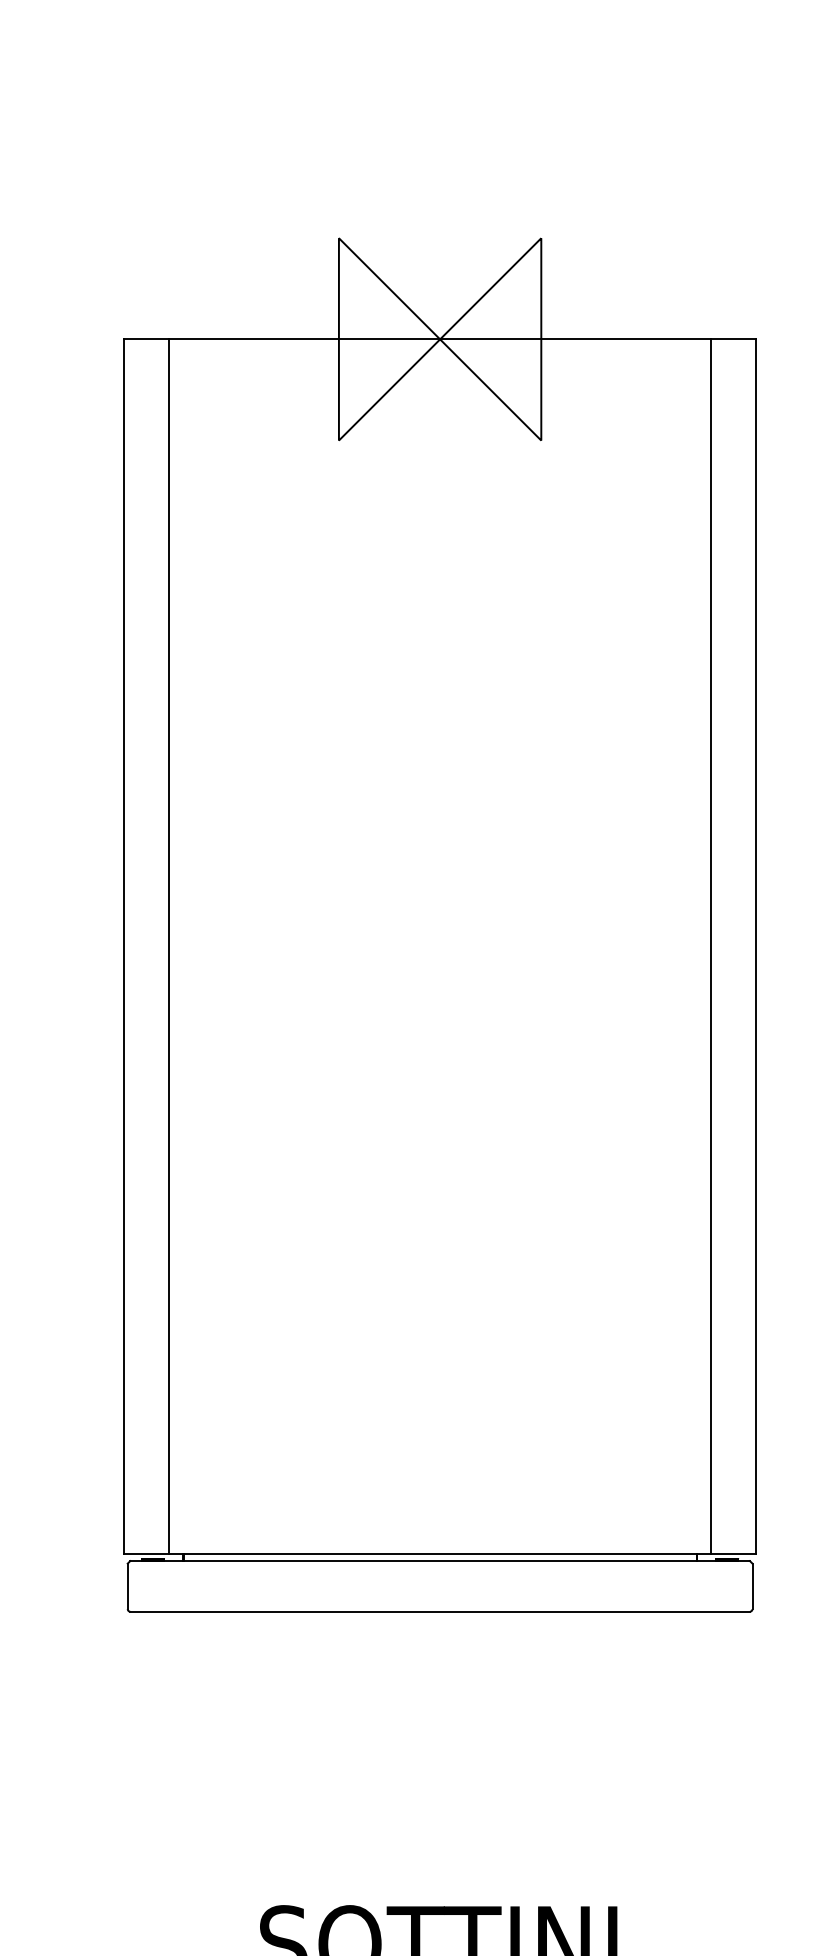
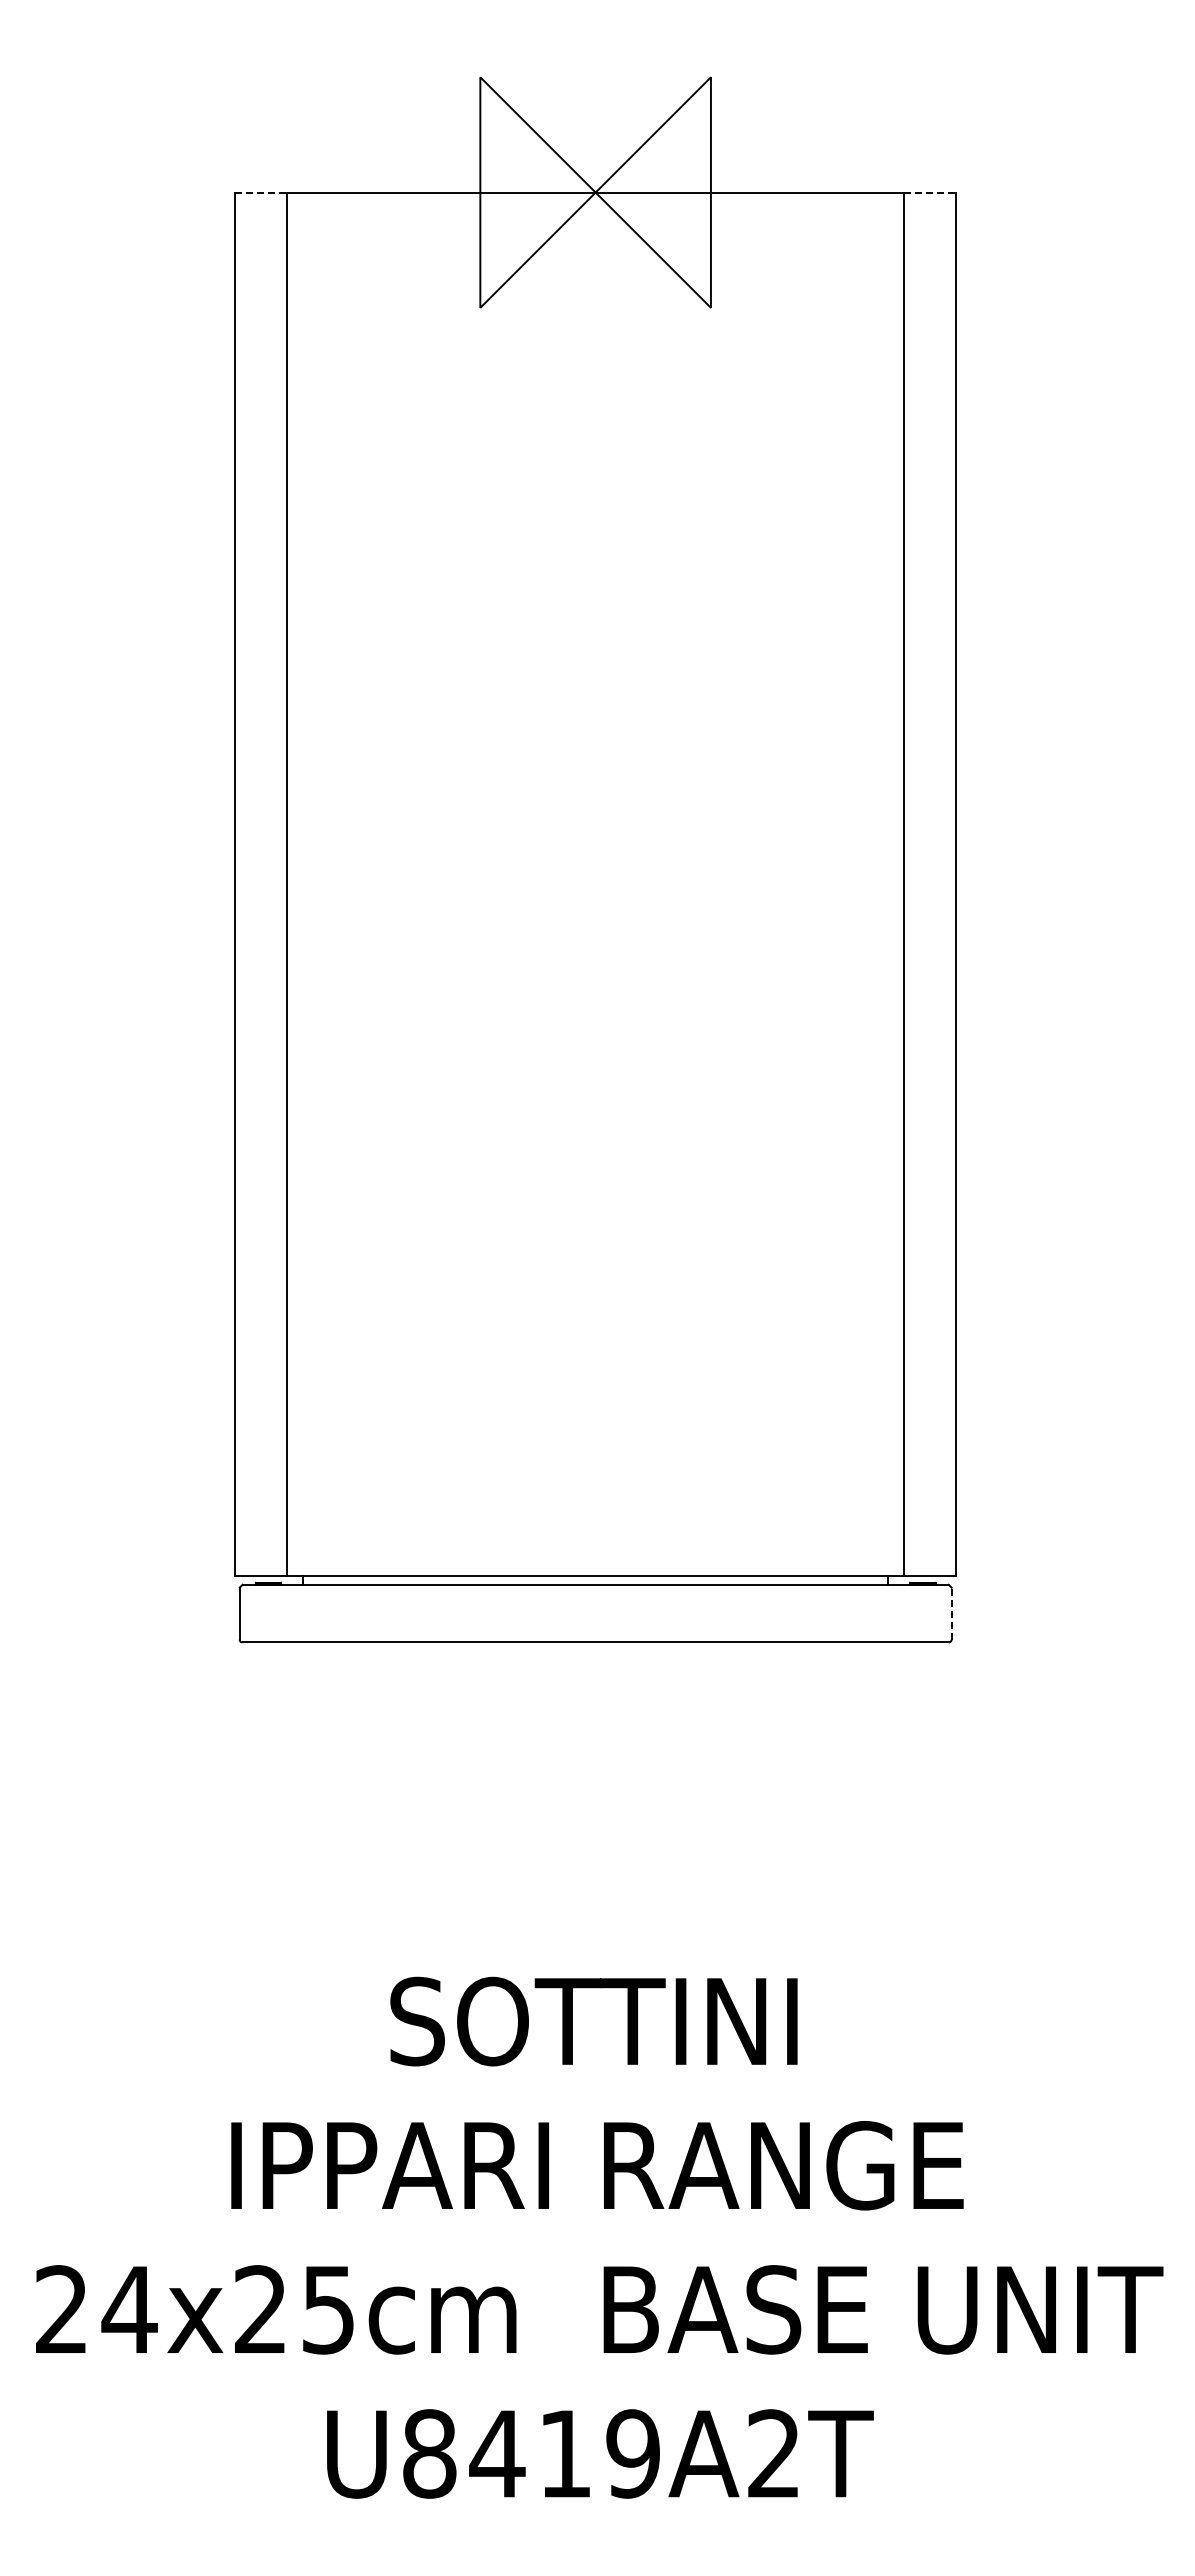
line: (146, 339) -> (261, 192), solid -> dashed
line: (733, 339) -> (930, 192), solid -> dashed
line: (752, 1586) -> (951, 1613), solid -> dashed

